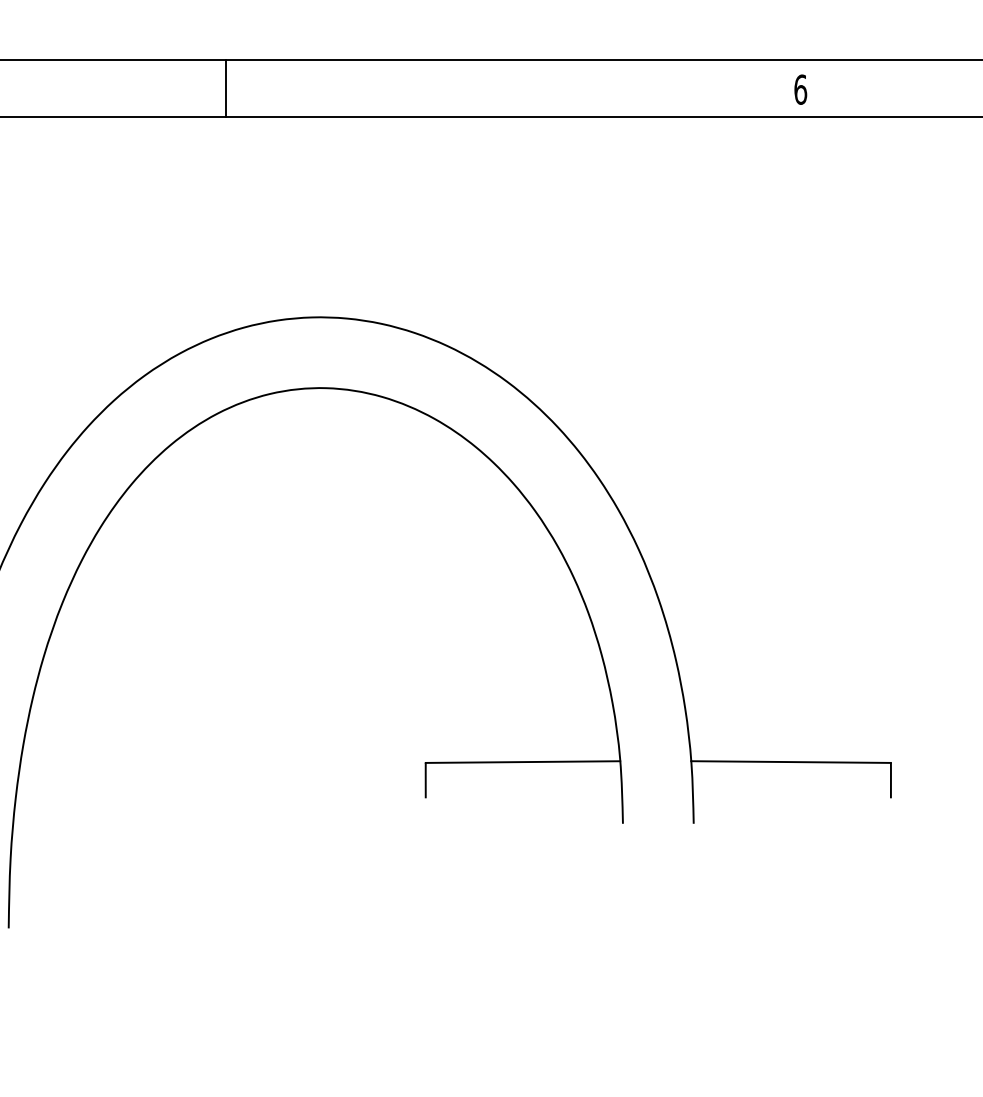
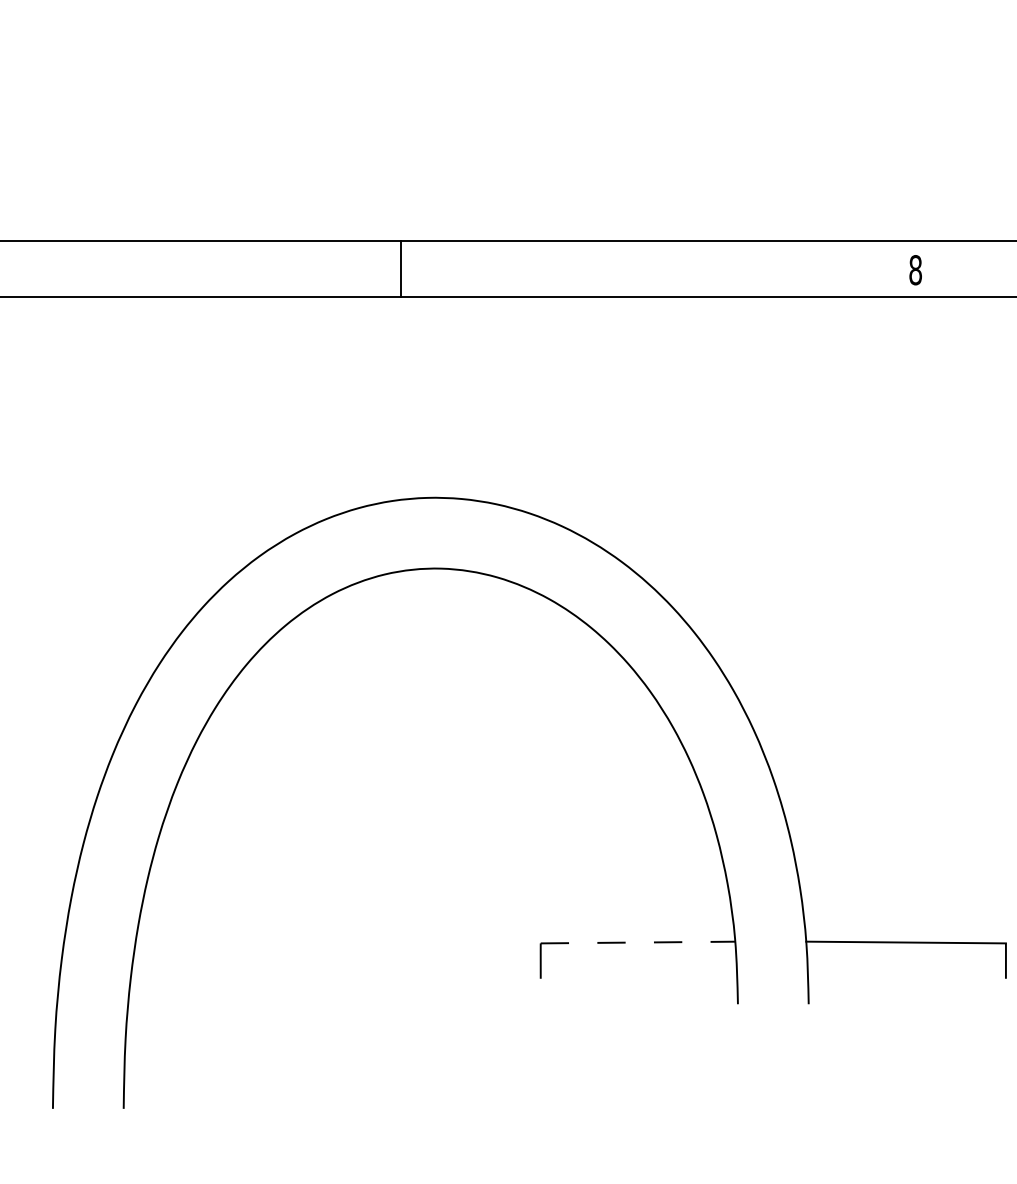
line: (225, 88) -> (400, 268), moved
text: (800, 90) -> (915, 270), 6 -> 8
line: (523, 762) -> (638, 942), solid -> dashed

